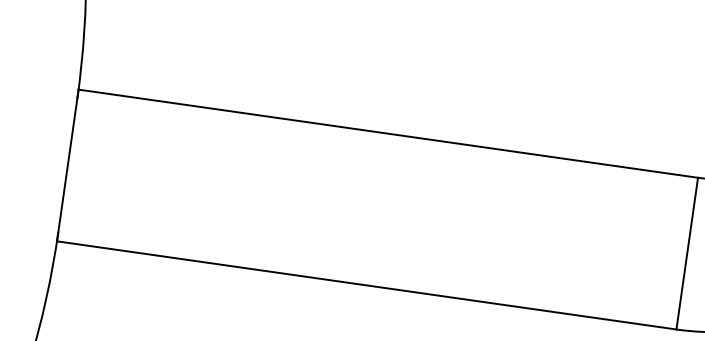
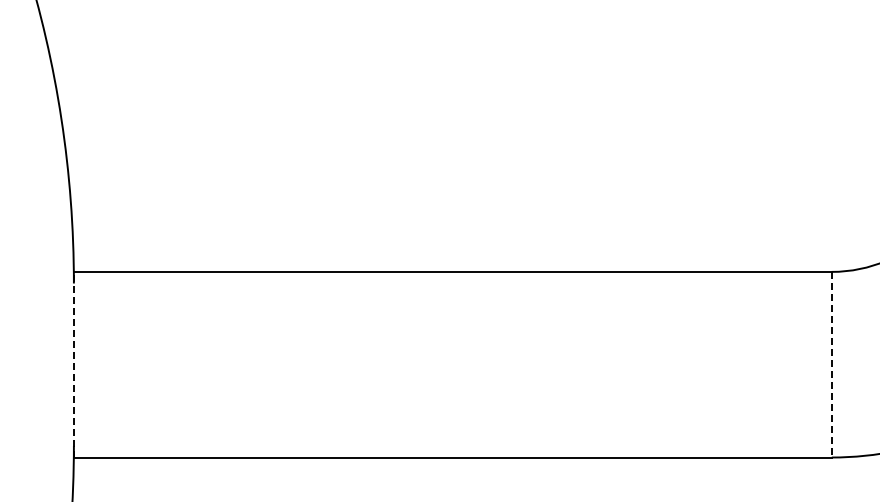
line: (67, 165) -> (73, 364), solid -> dashed
line: (687, 253) -> (831, 364), solid -> dashed

